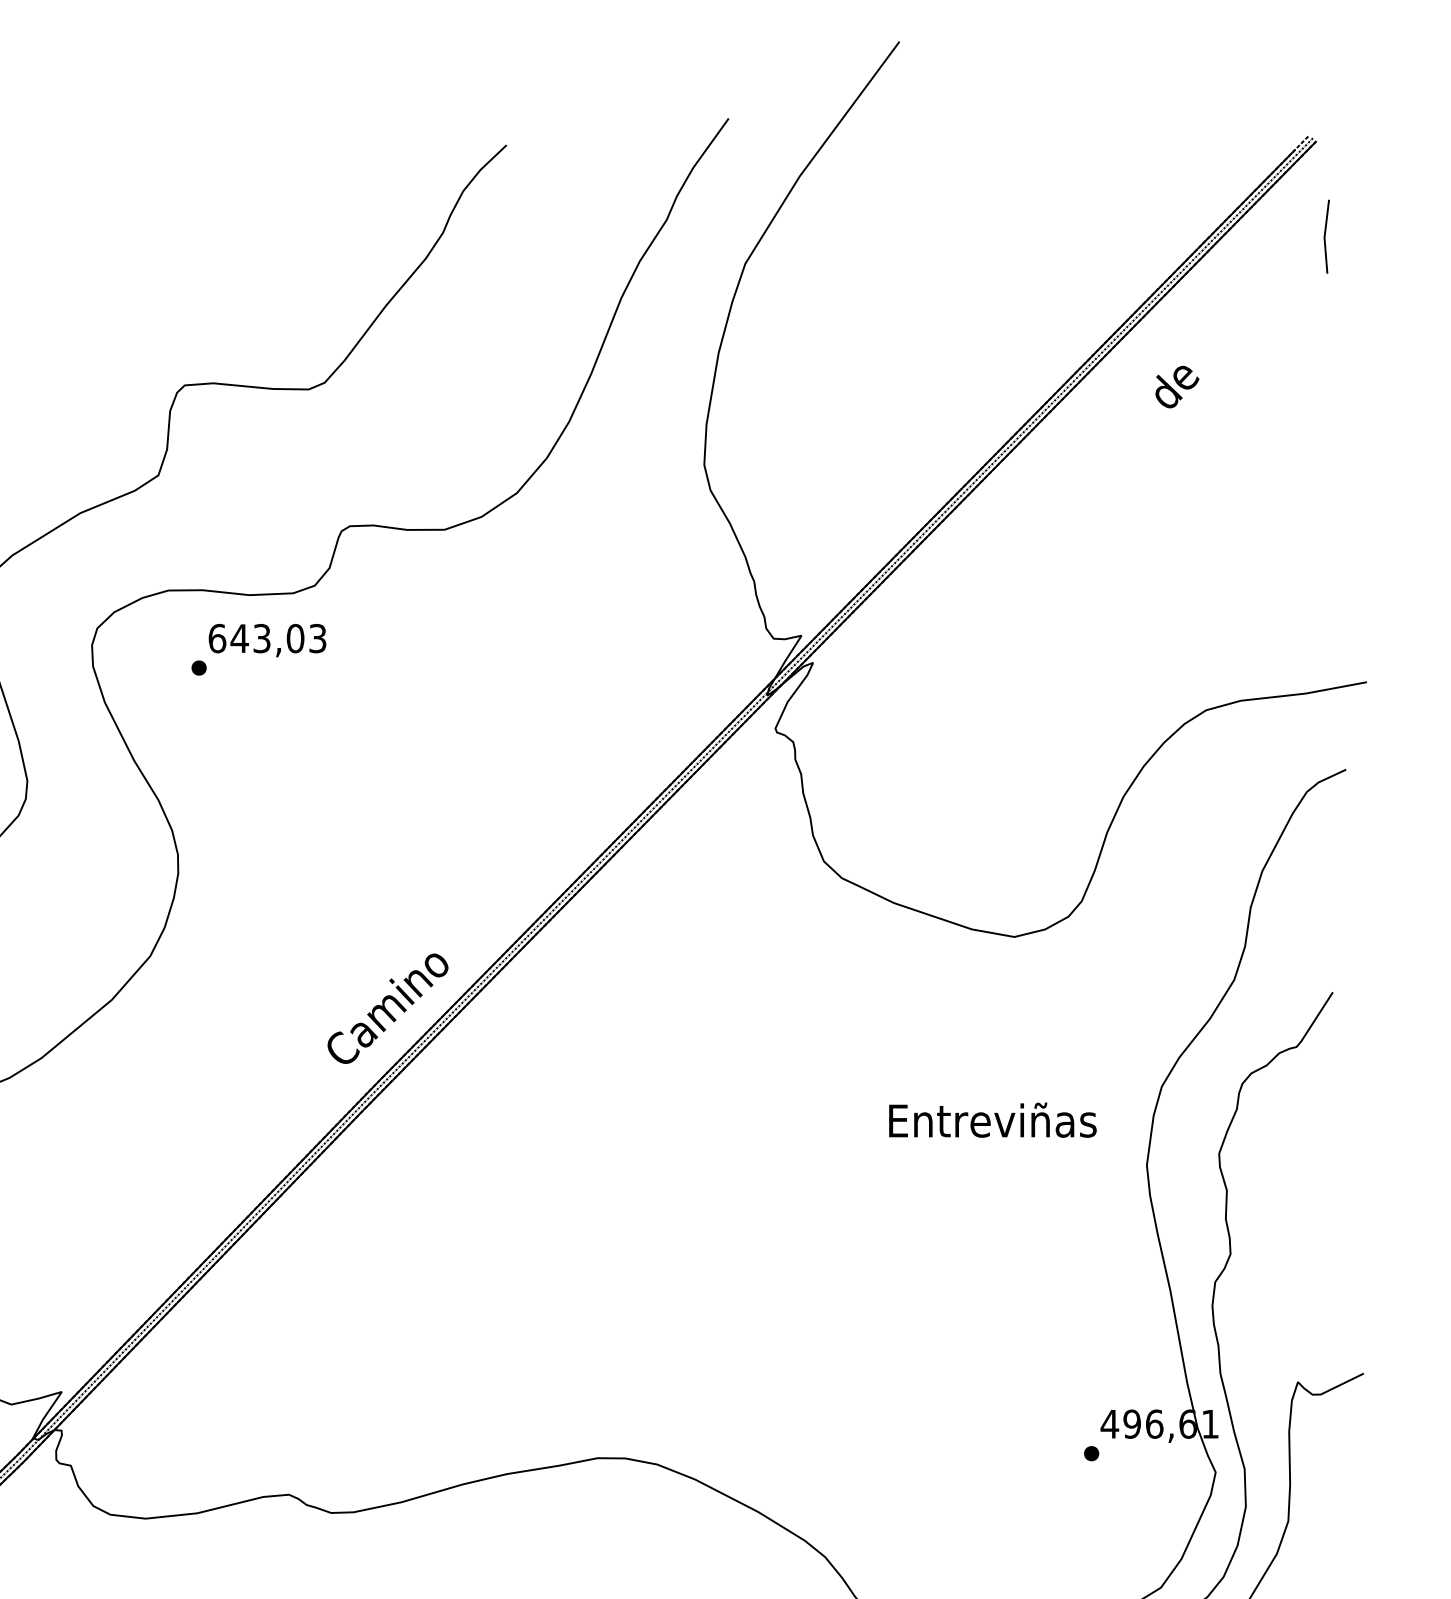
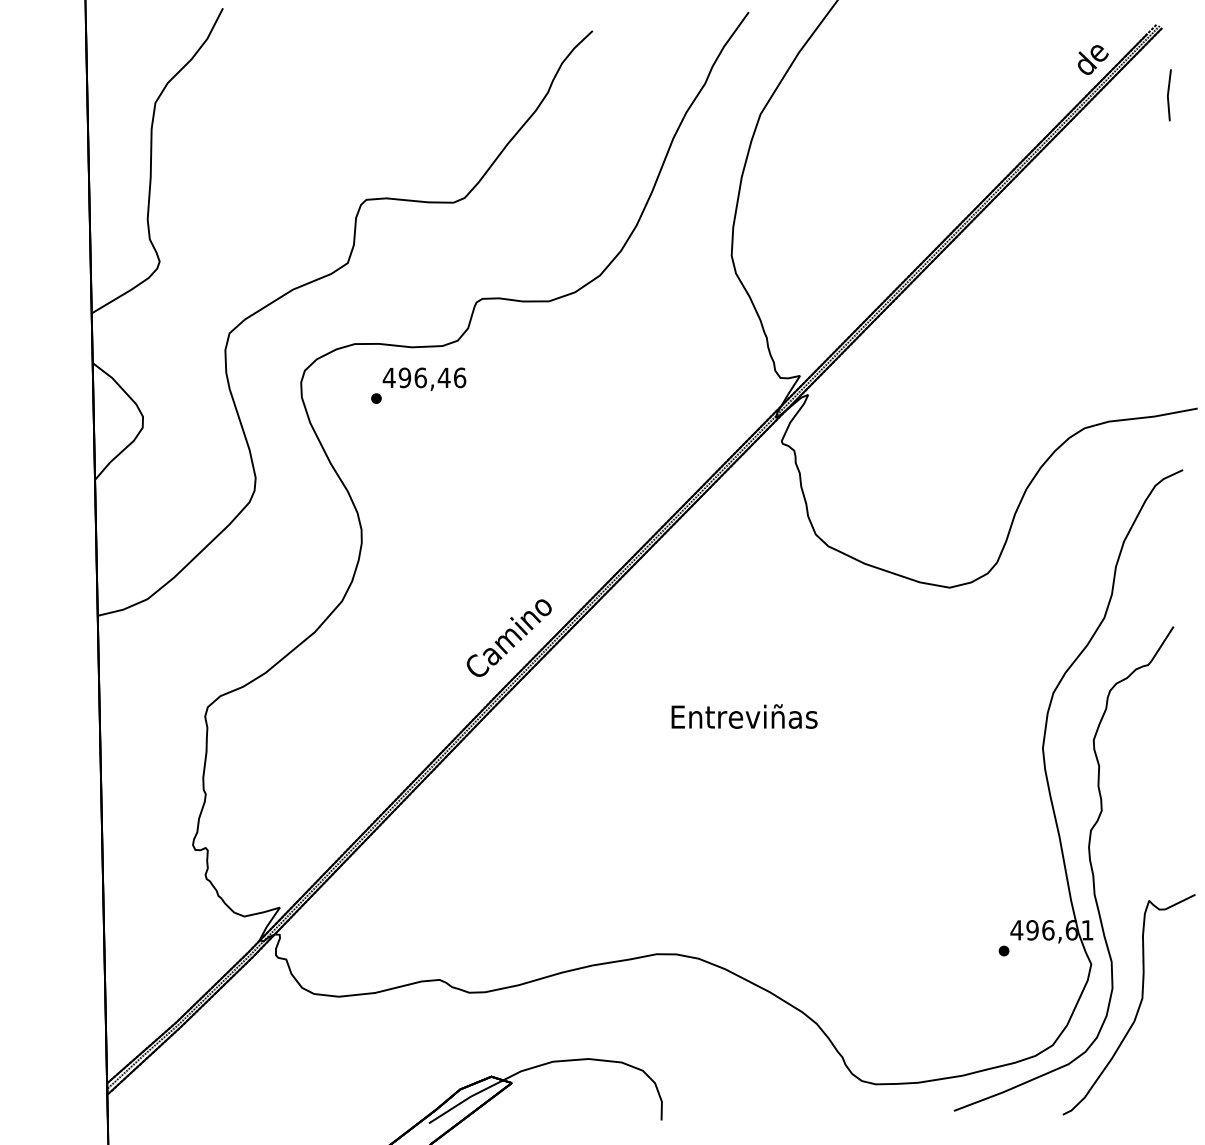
text: (1177, 386) -> (1093, 59), moved
text: (267, 638) -> (424, 377), 643,03 -> 496,46
text: (992, 1120) -> (744, 716), moved

